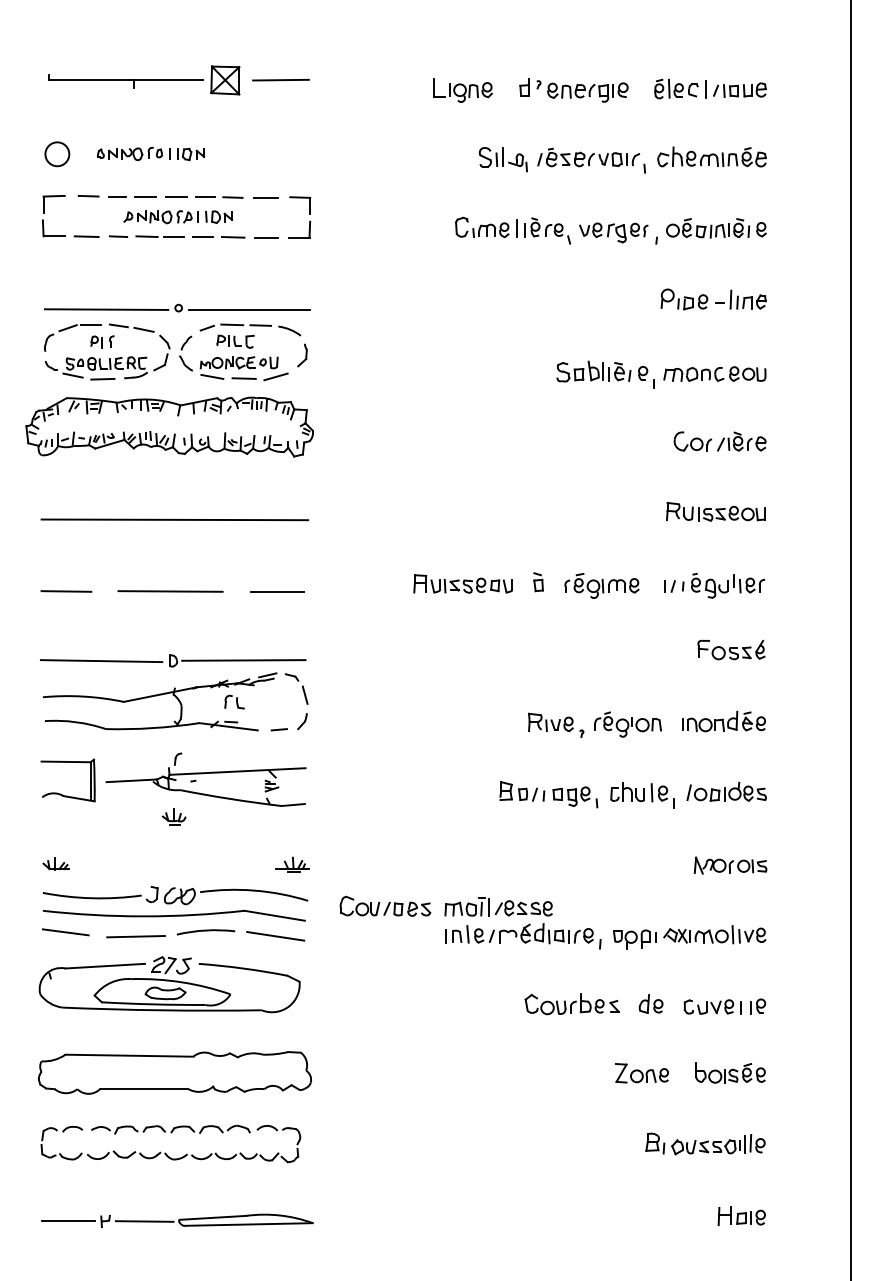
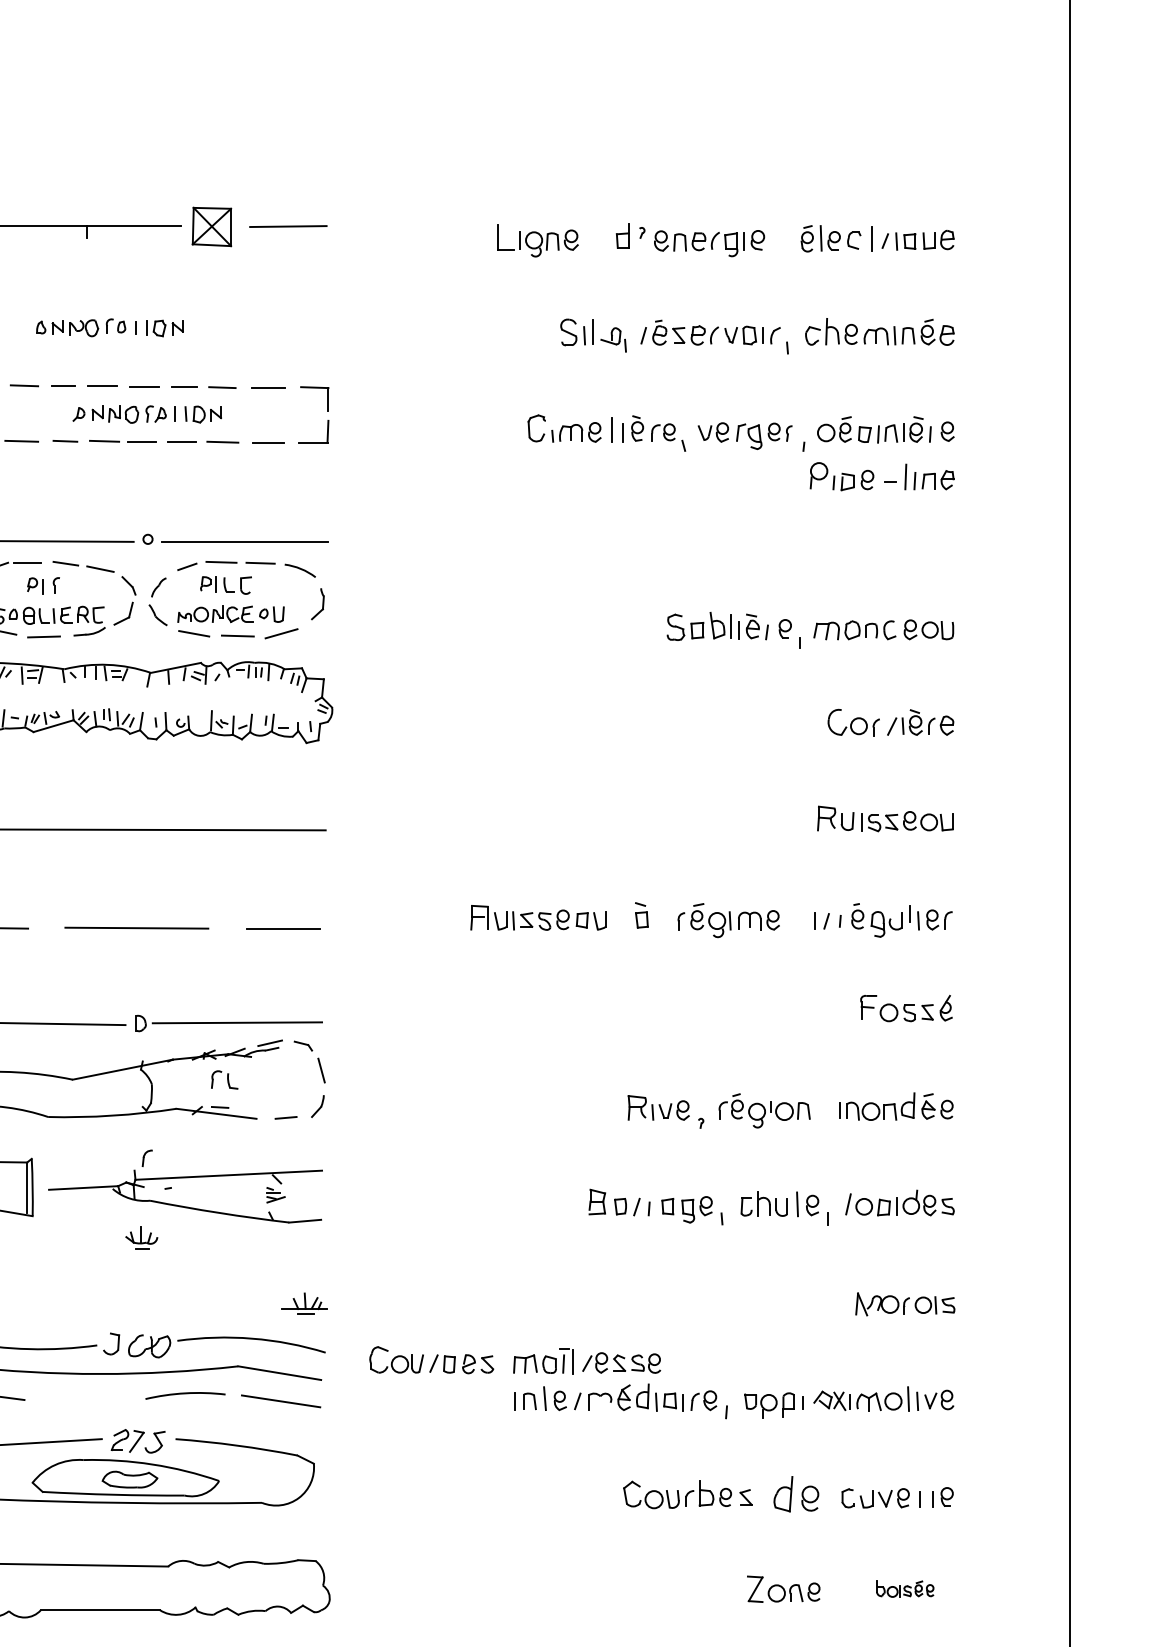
part: (713, 299) -> (881, 476), moved
line: (135, 936) -> (88, 1401), removed
part: (650, 1003) -> (795, 1493), size x1.4
part: (730, 1072) -> (905, 1588), size x0.6

